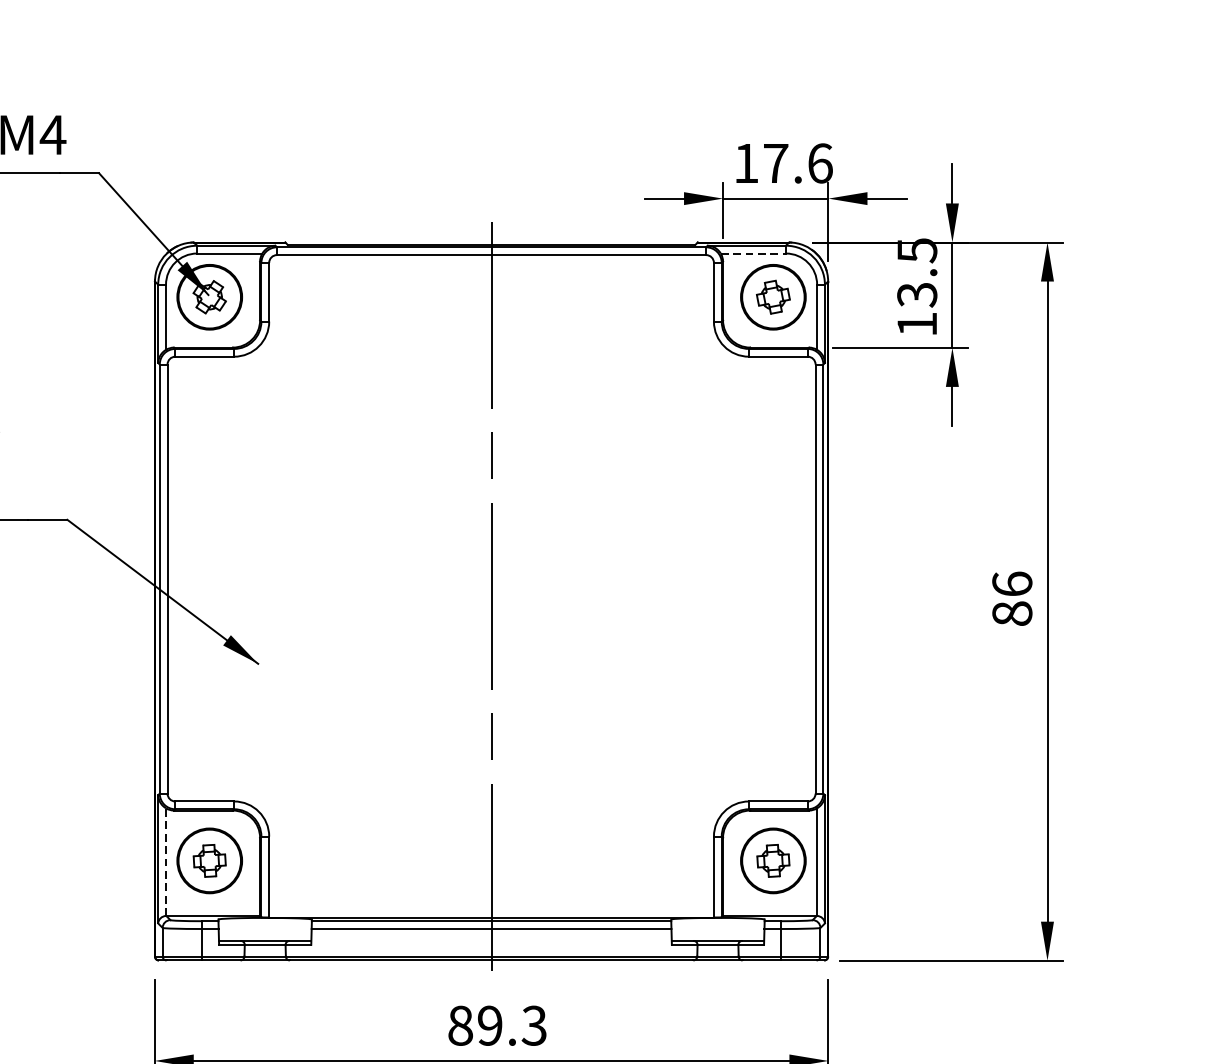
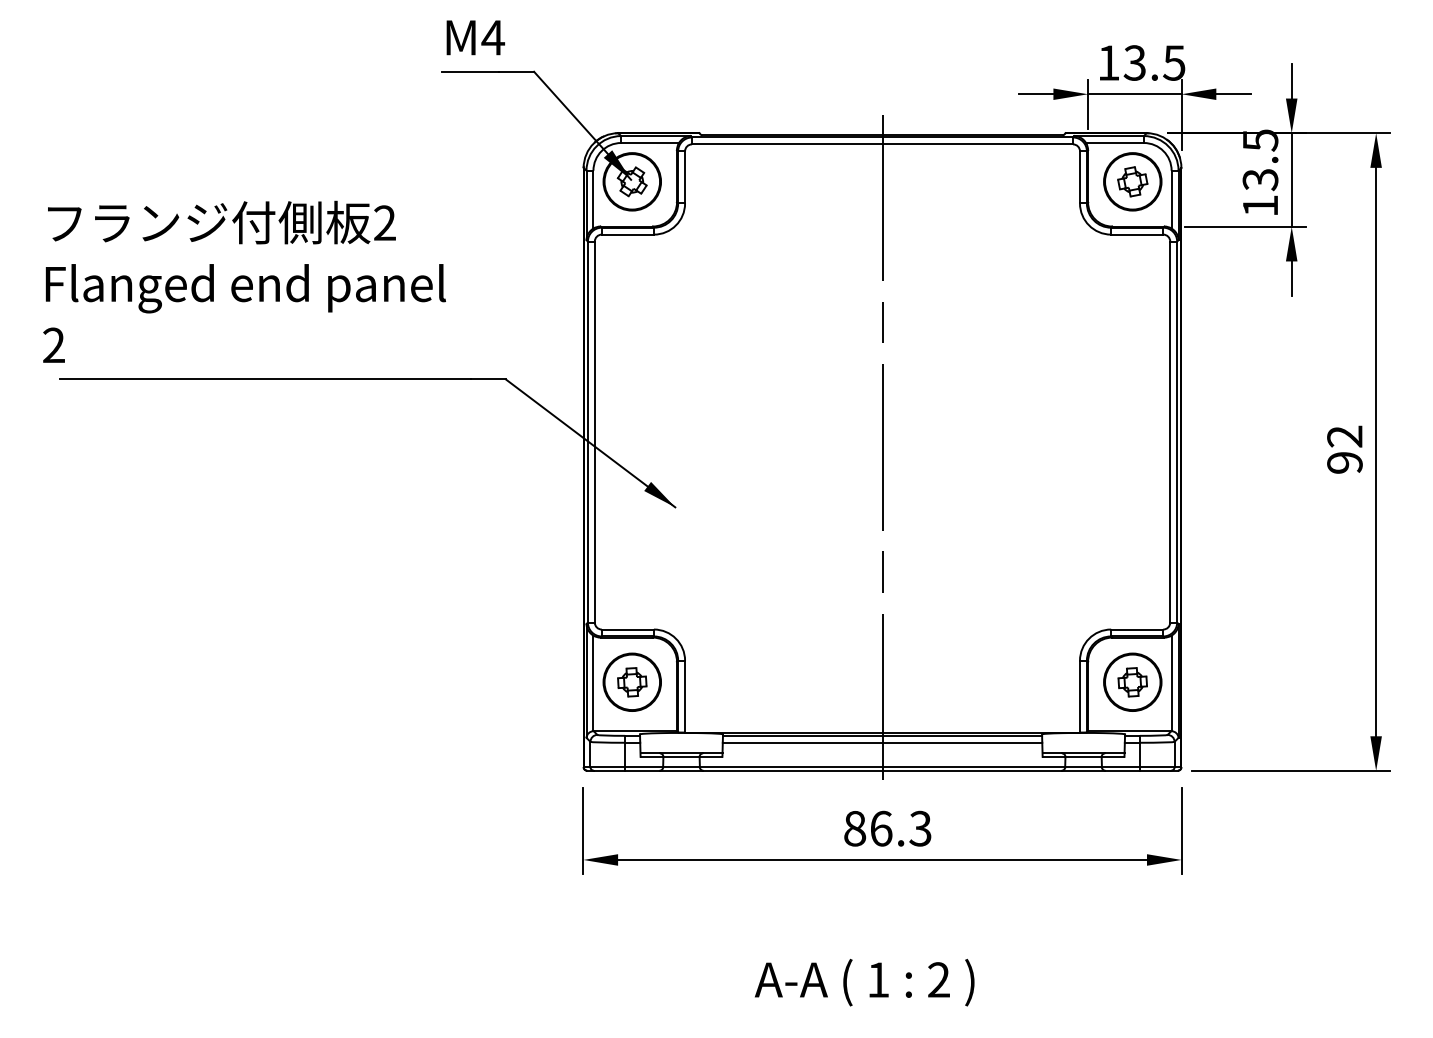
text: (797, 162) -> (1154, 62), 17.6 -> 13.5
line: (752, 254) -> (1114, 143), dashed -> solid
text: (1011, 598) -> (1344, 449), 86 -> 92
line: (166, 862) -> (593, 683), dashed -> solid
text: (490, 1025) -> (881, 828), 89.3 -> 86.3

